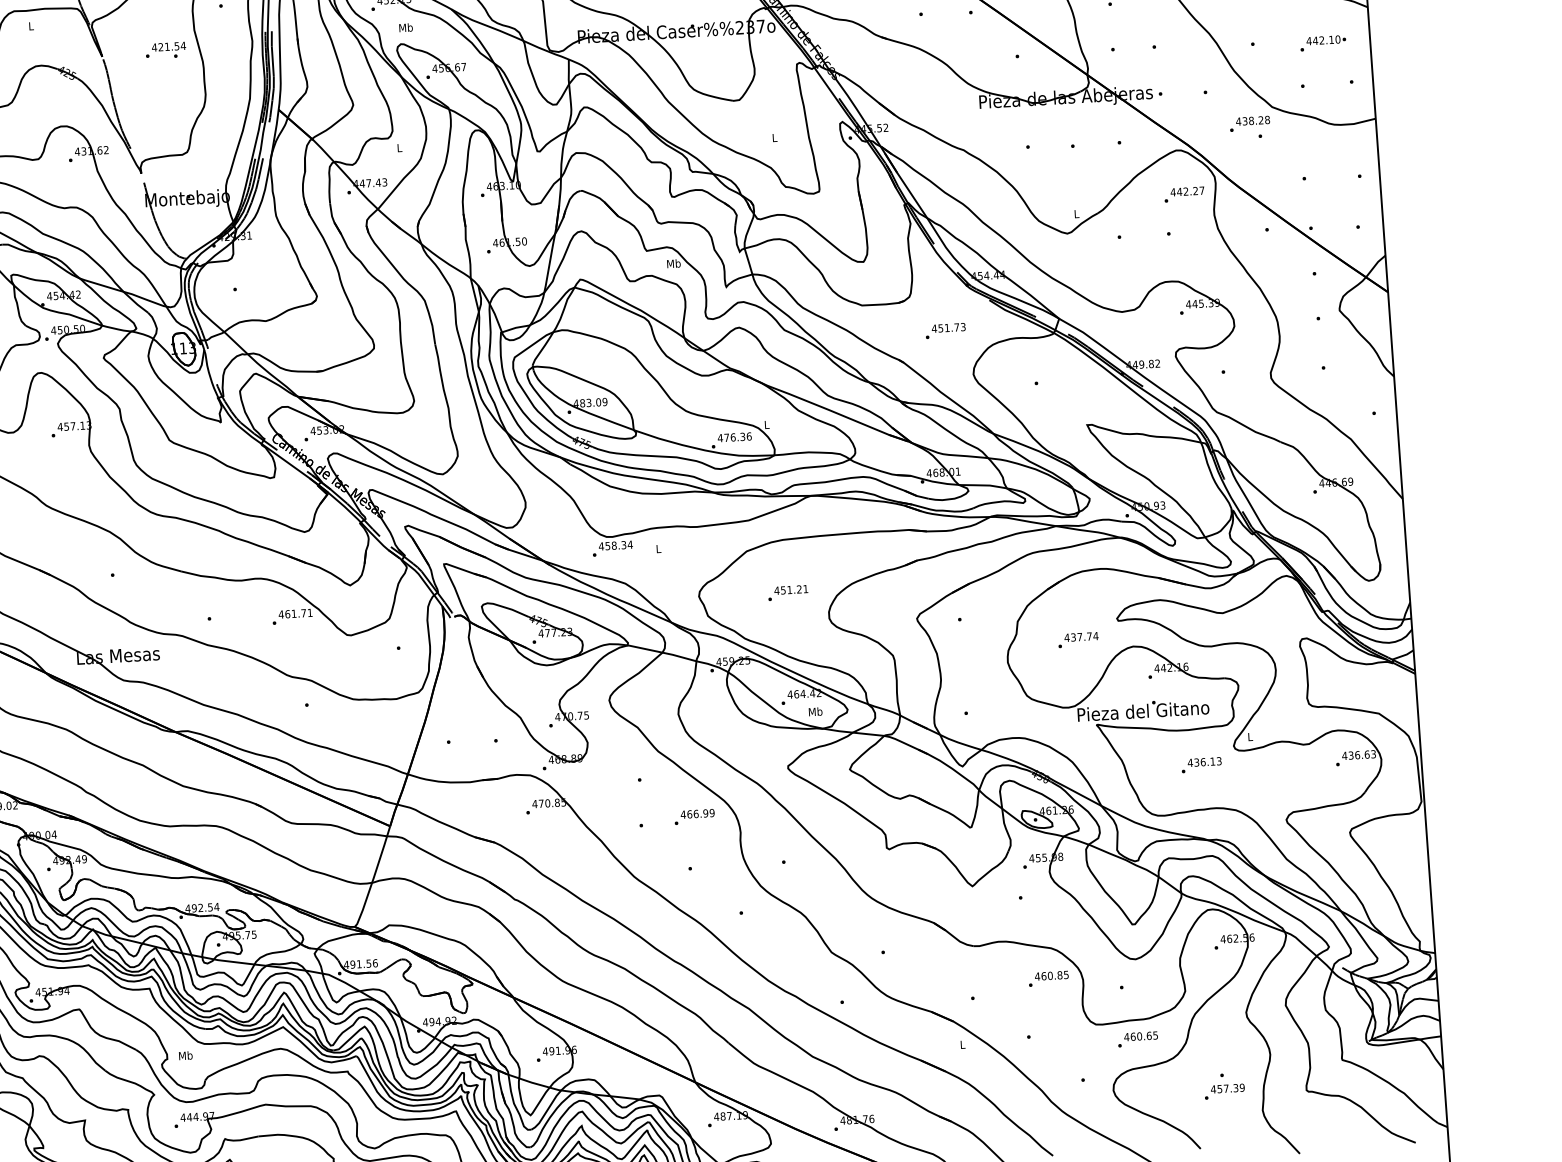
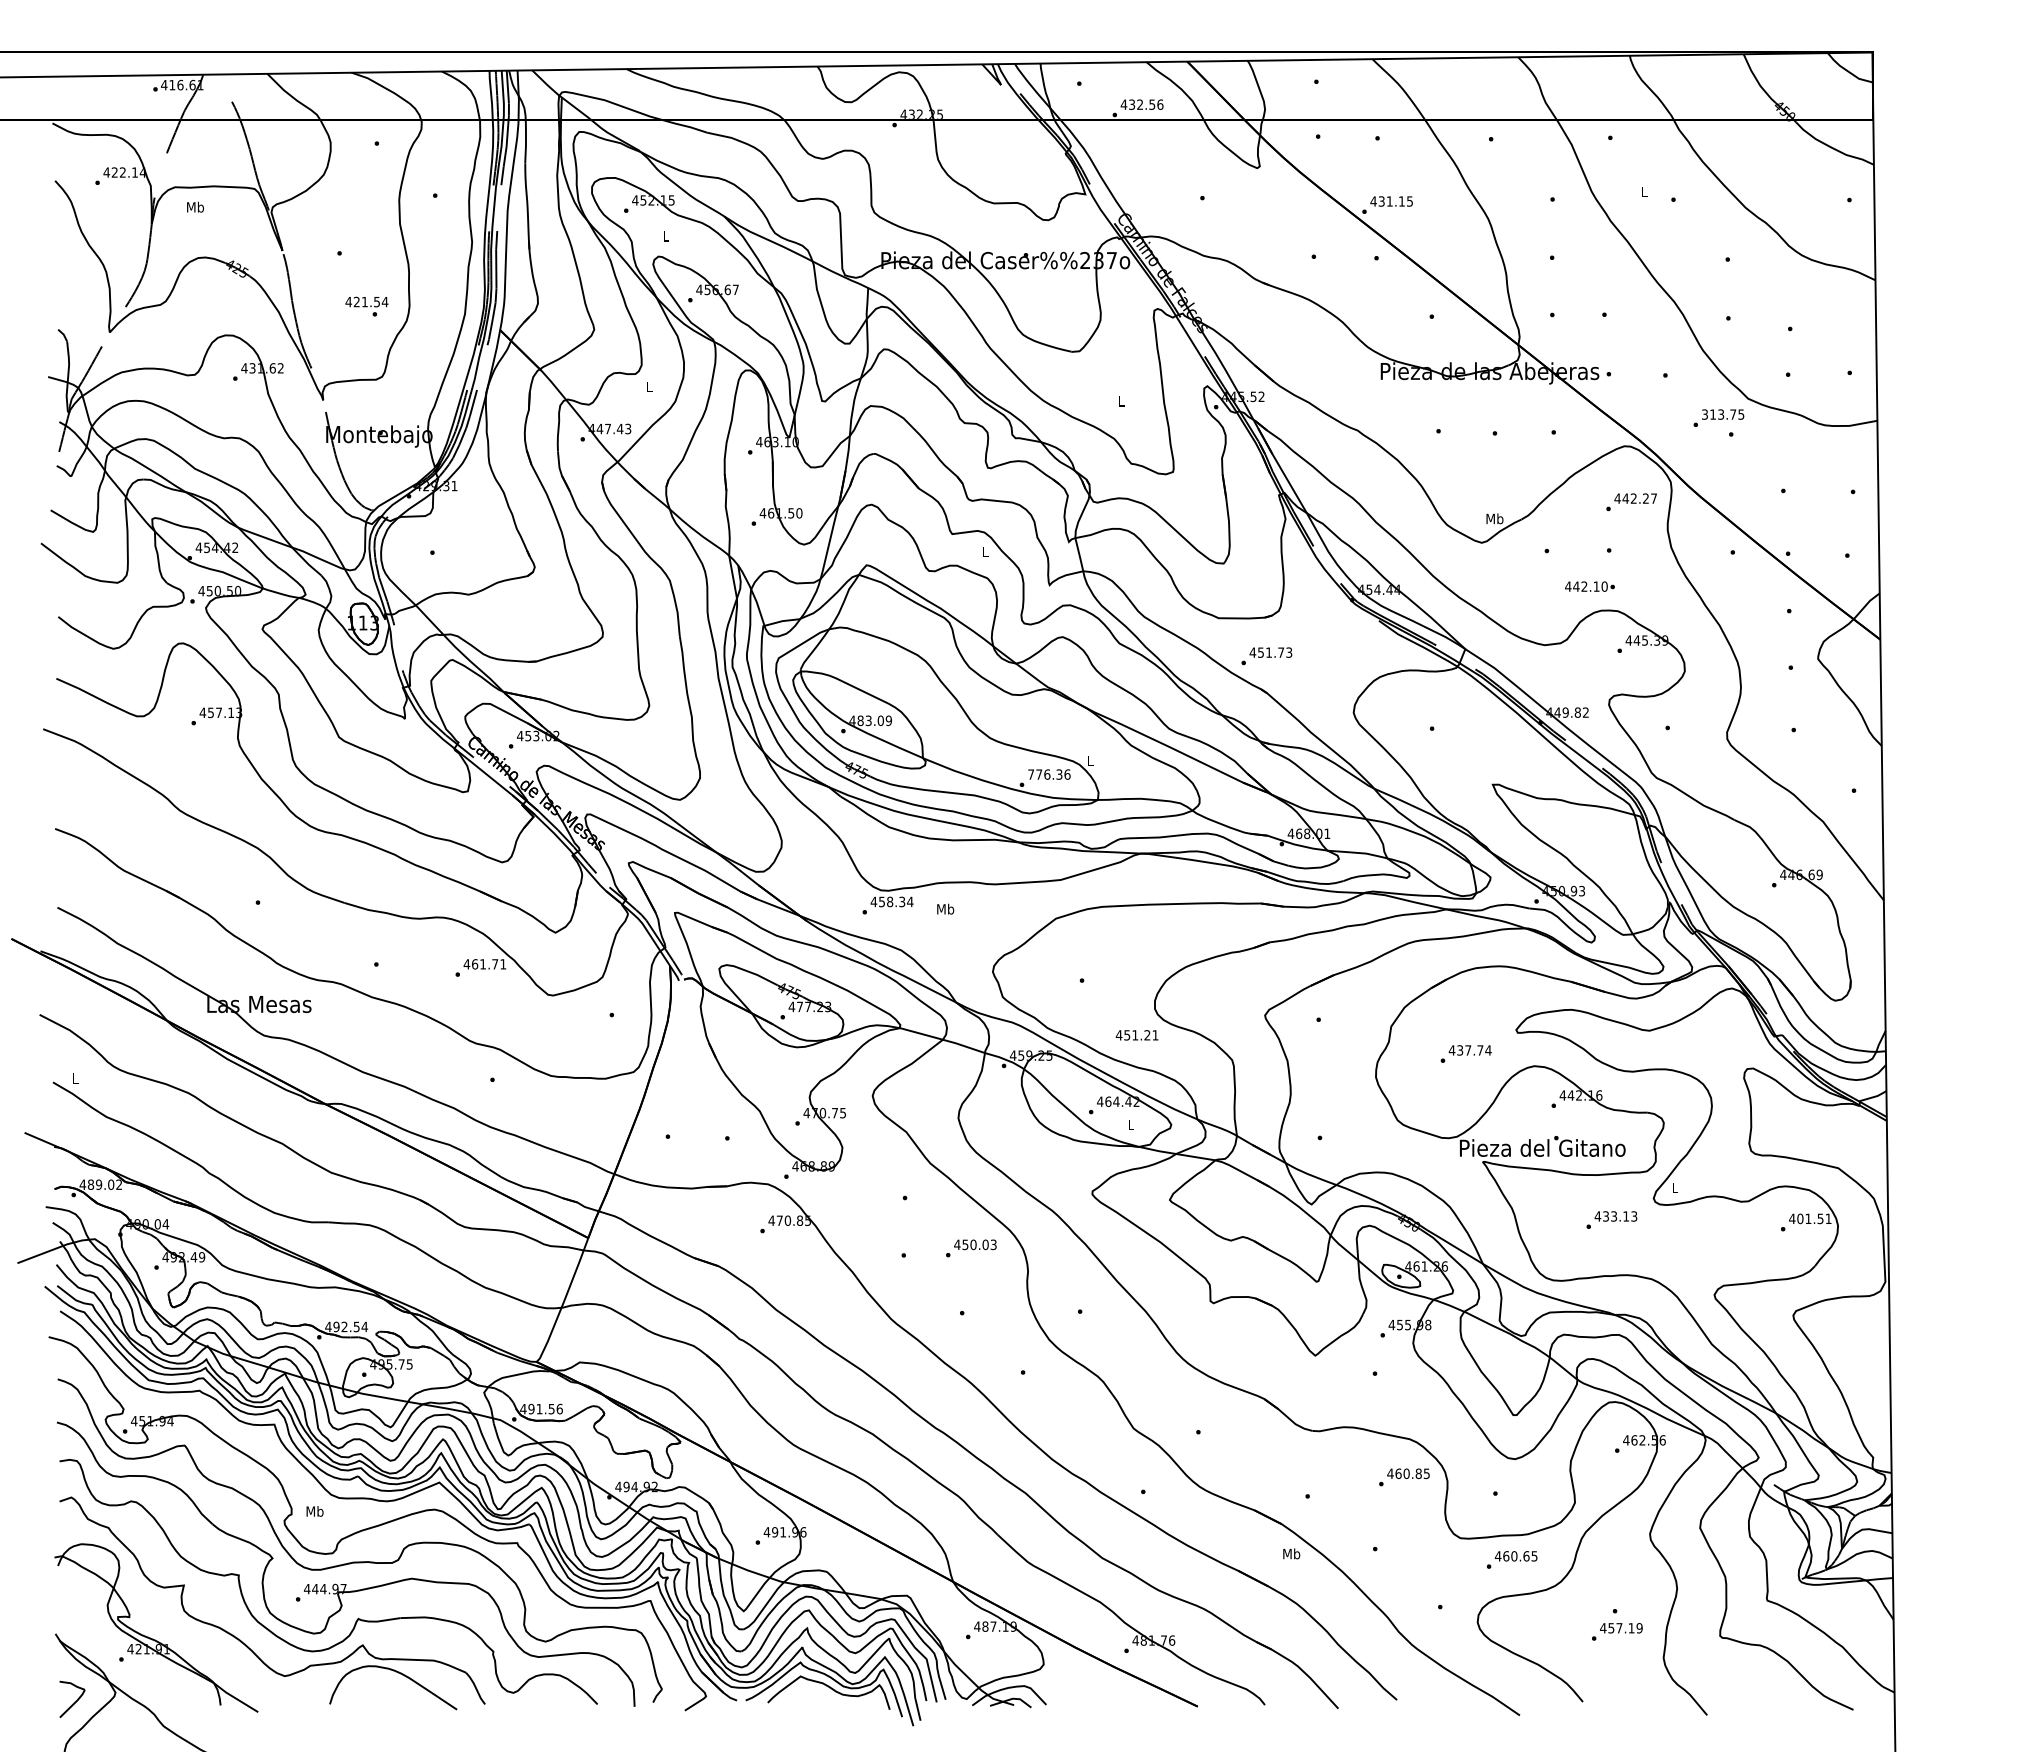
text: (31, 25) -> (195, 206), L -> Mb
text: (405, 27) -> (665, 236), Mb -> L
text: (1325, 40) -> (1589, 586), moved
text: (168, 50) -> (366, 306), moved
text: (1252, 120) -> (1722, 414), 438.28 -> 313.75
text: (1076, 213) -> (1494, 518), L -> Mb
text: (673, 263) -> (985, 551), Mb -> L
text: (945, 331) -> (1266, 656), moved
text: (719, 438) -> (1030, 774), 476.36 -> 776.36
text: (658, 548) -> (945, 908), L -> Mb
text: (790, 590) -> (1136, 1035), moved
text: (815, 711) -> (1130, 1124), Mb -> L
text: (1362, 754) -> (1814, 1218), 436.63 -> 401.51
text: (1203, 762) -> (1614, 1216), 436.13 -> 433.13
text: (700, 813) -> (979, 1244), 466.99 -> 450.03
text: (962, 1044) -> (1291, 1553), L -> Mb
text: (1235, 1088) -> (1631, 1628), 457.39 -> 457.19

